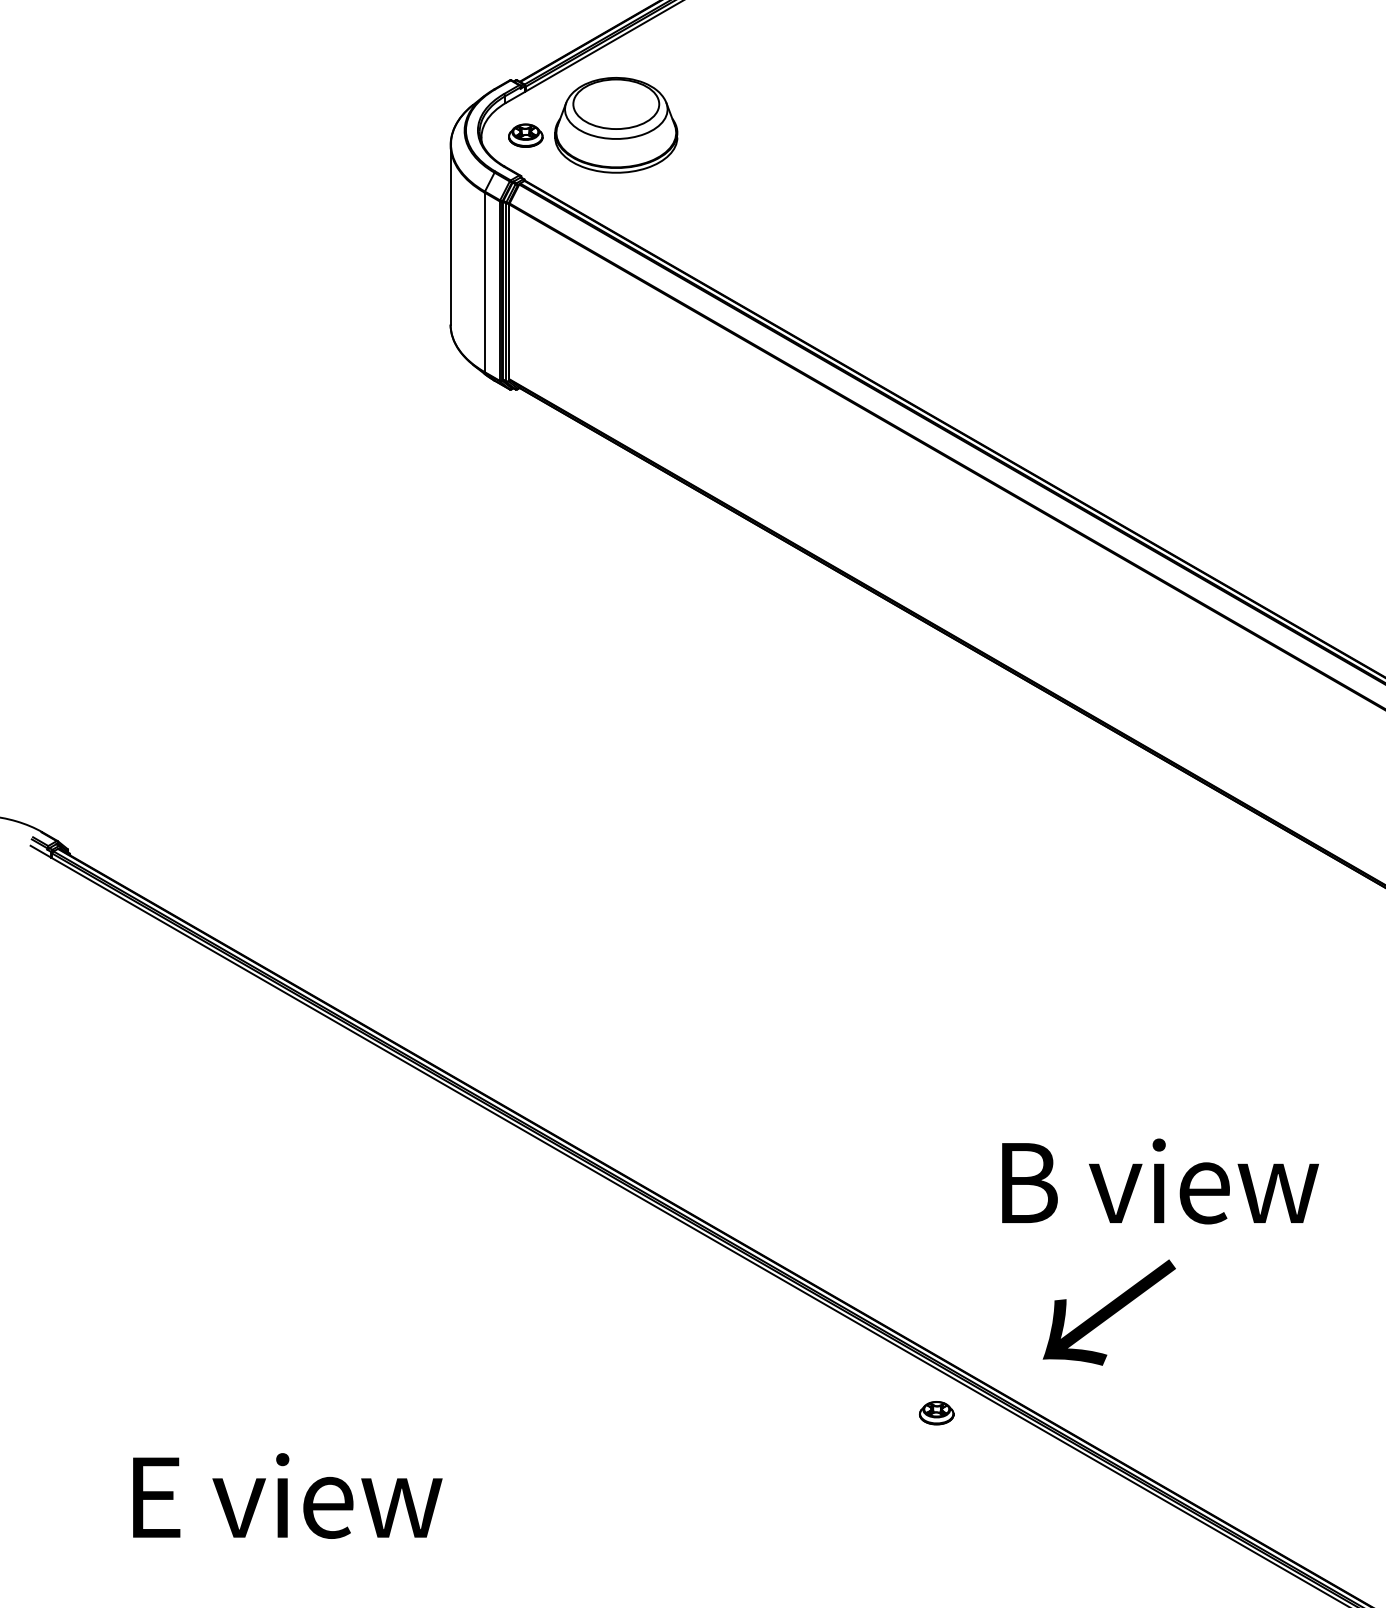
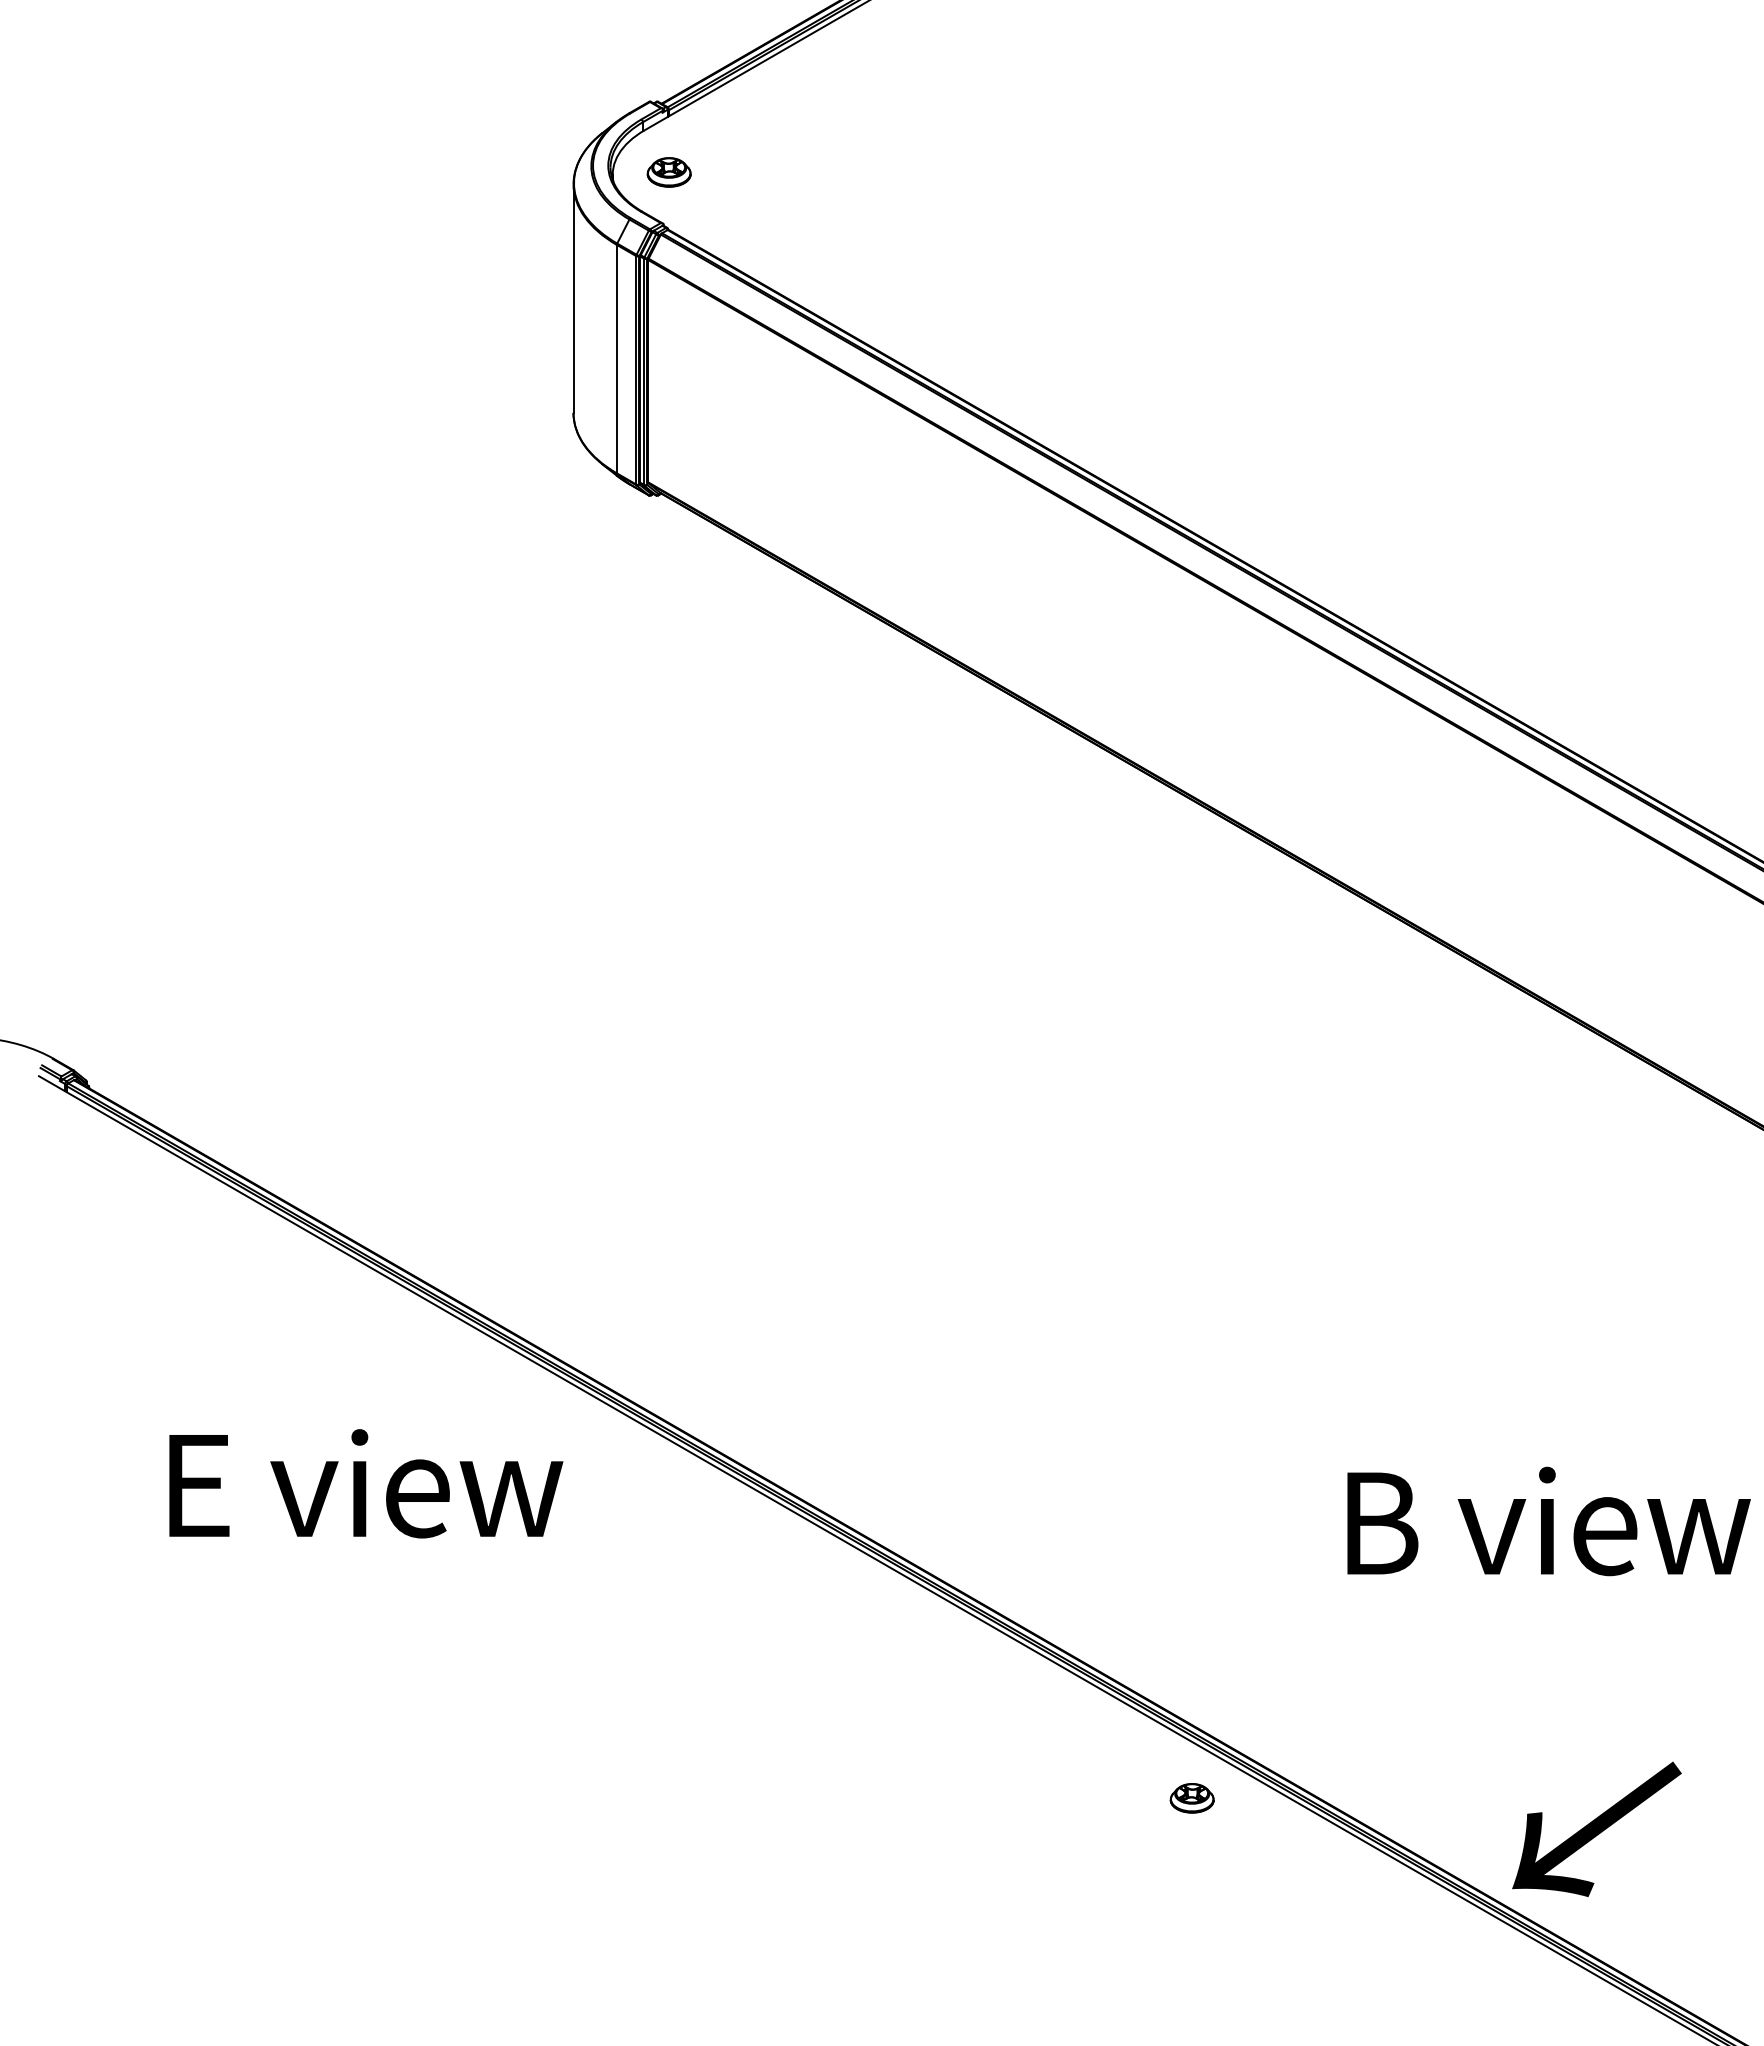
part: (615, 124) -> (783, 158), removed
text: (1160, 1181) -> (1548, 1521), moved
text: (1109, 1311) -> (1596, 1828), moved
text: (287, 1495) -> (366, 1483), moved

